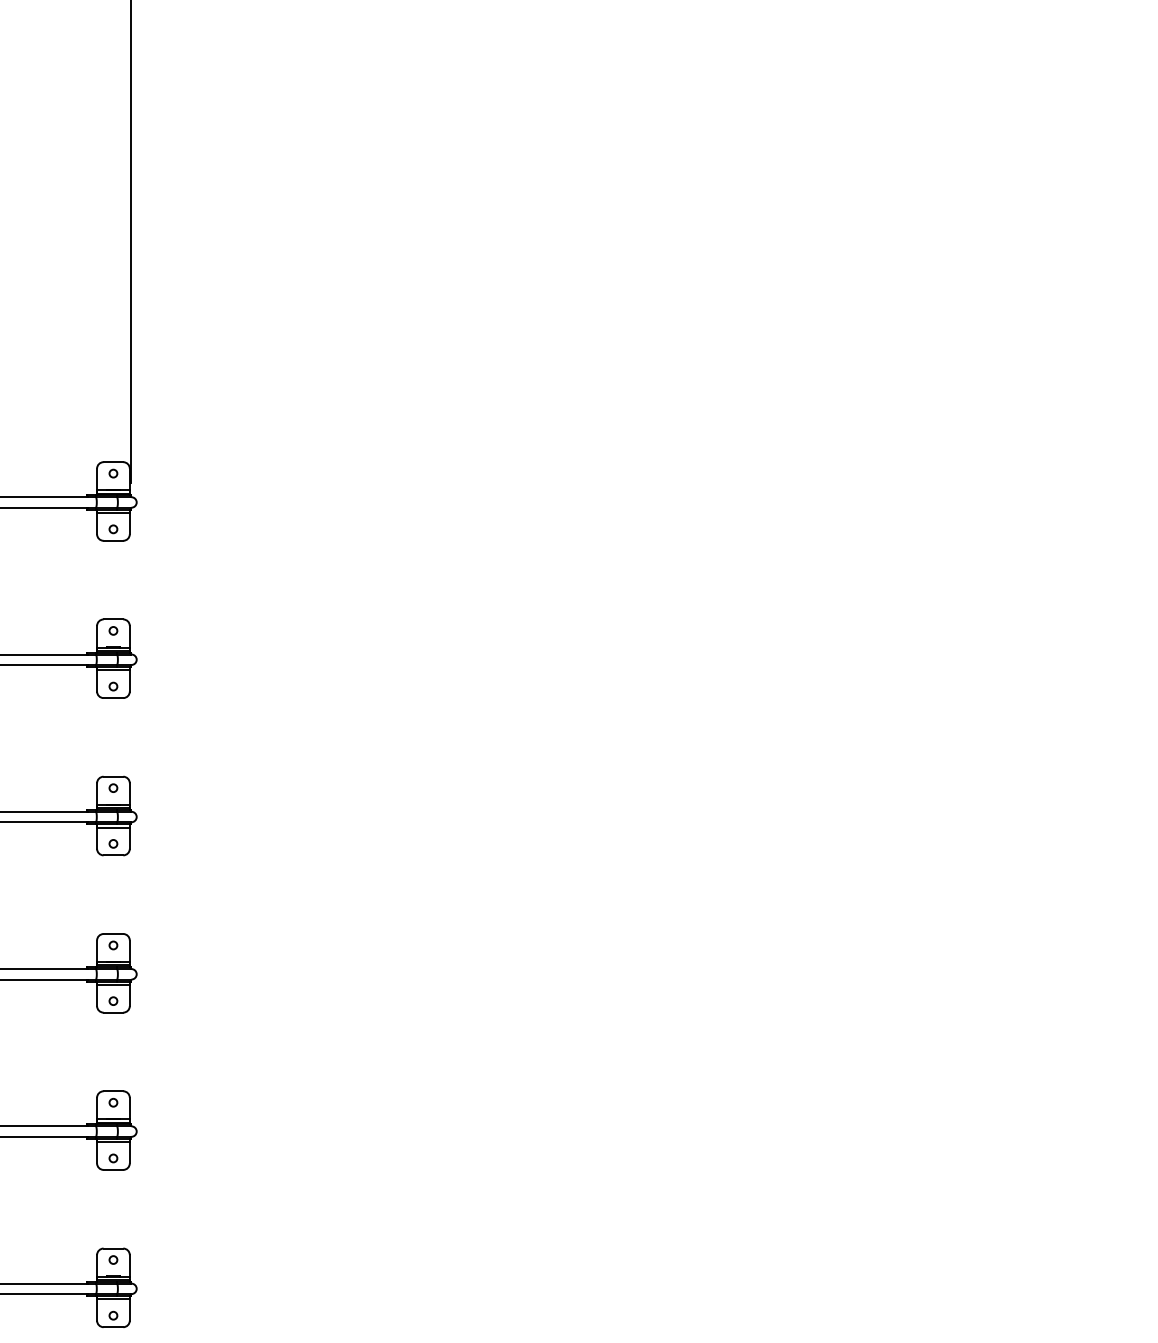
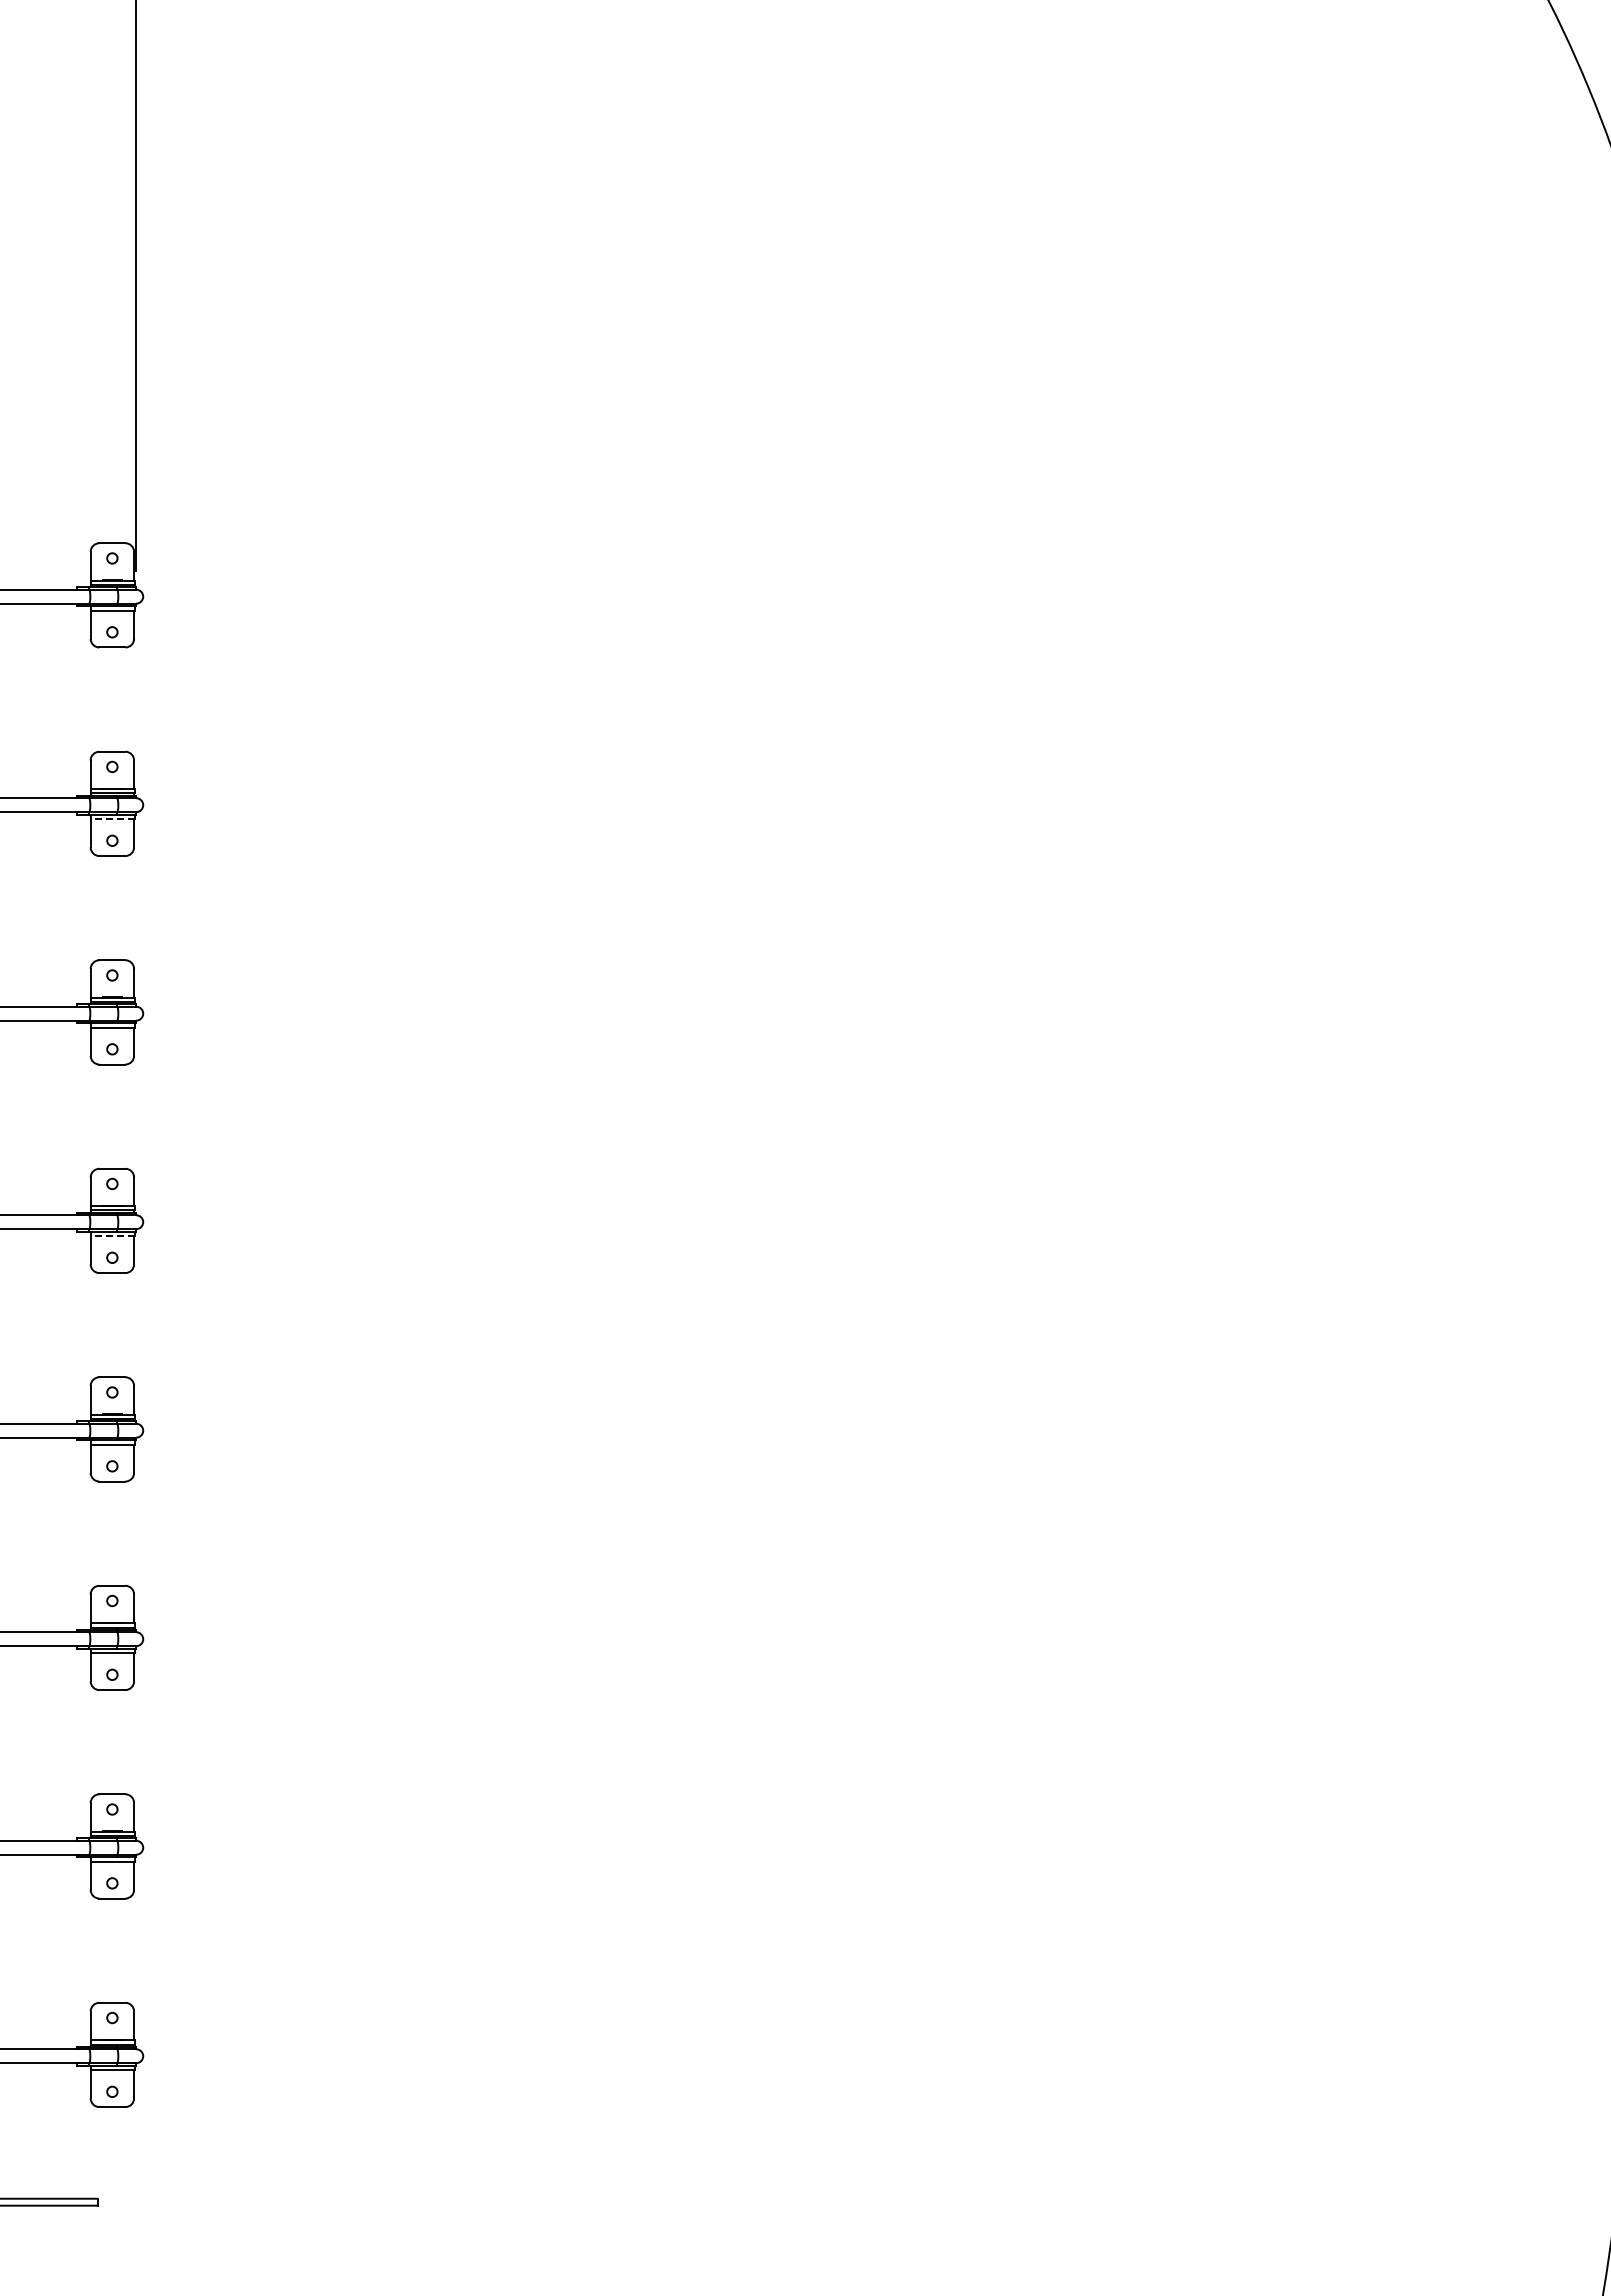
line: (113, 670) -> (112, 819), solid -> dashed
line: (113, 985) -> (112, 1236), solid -> dashed

